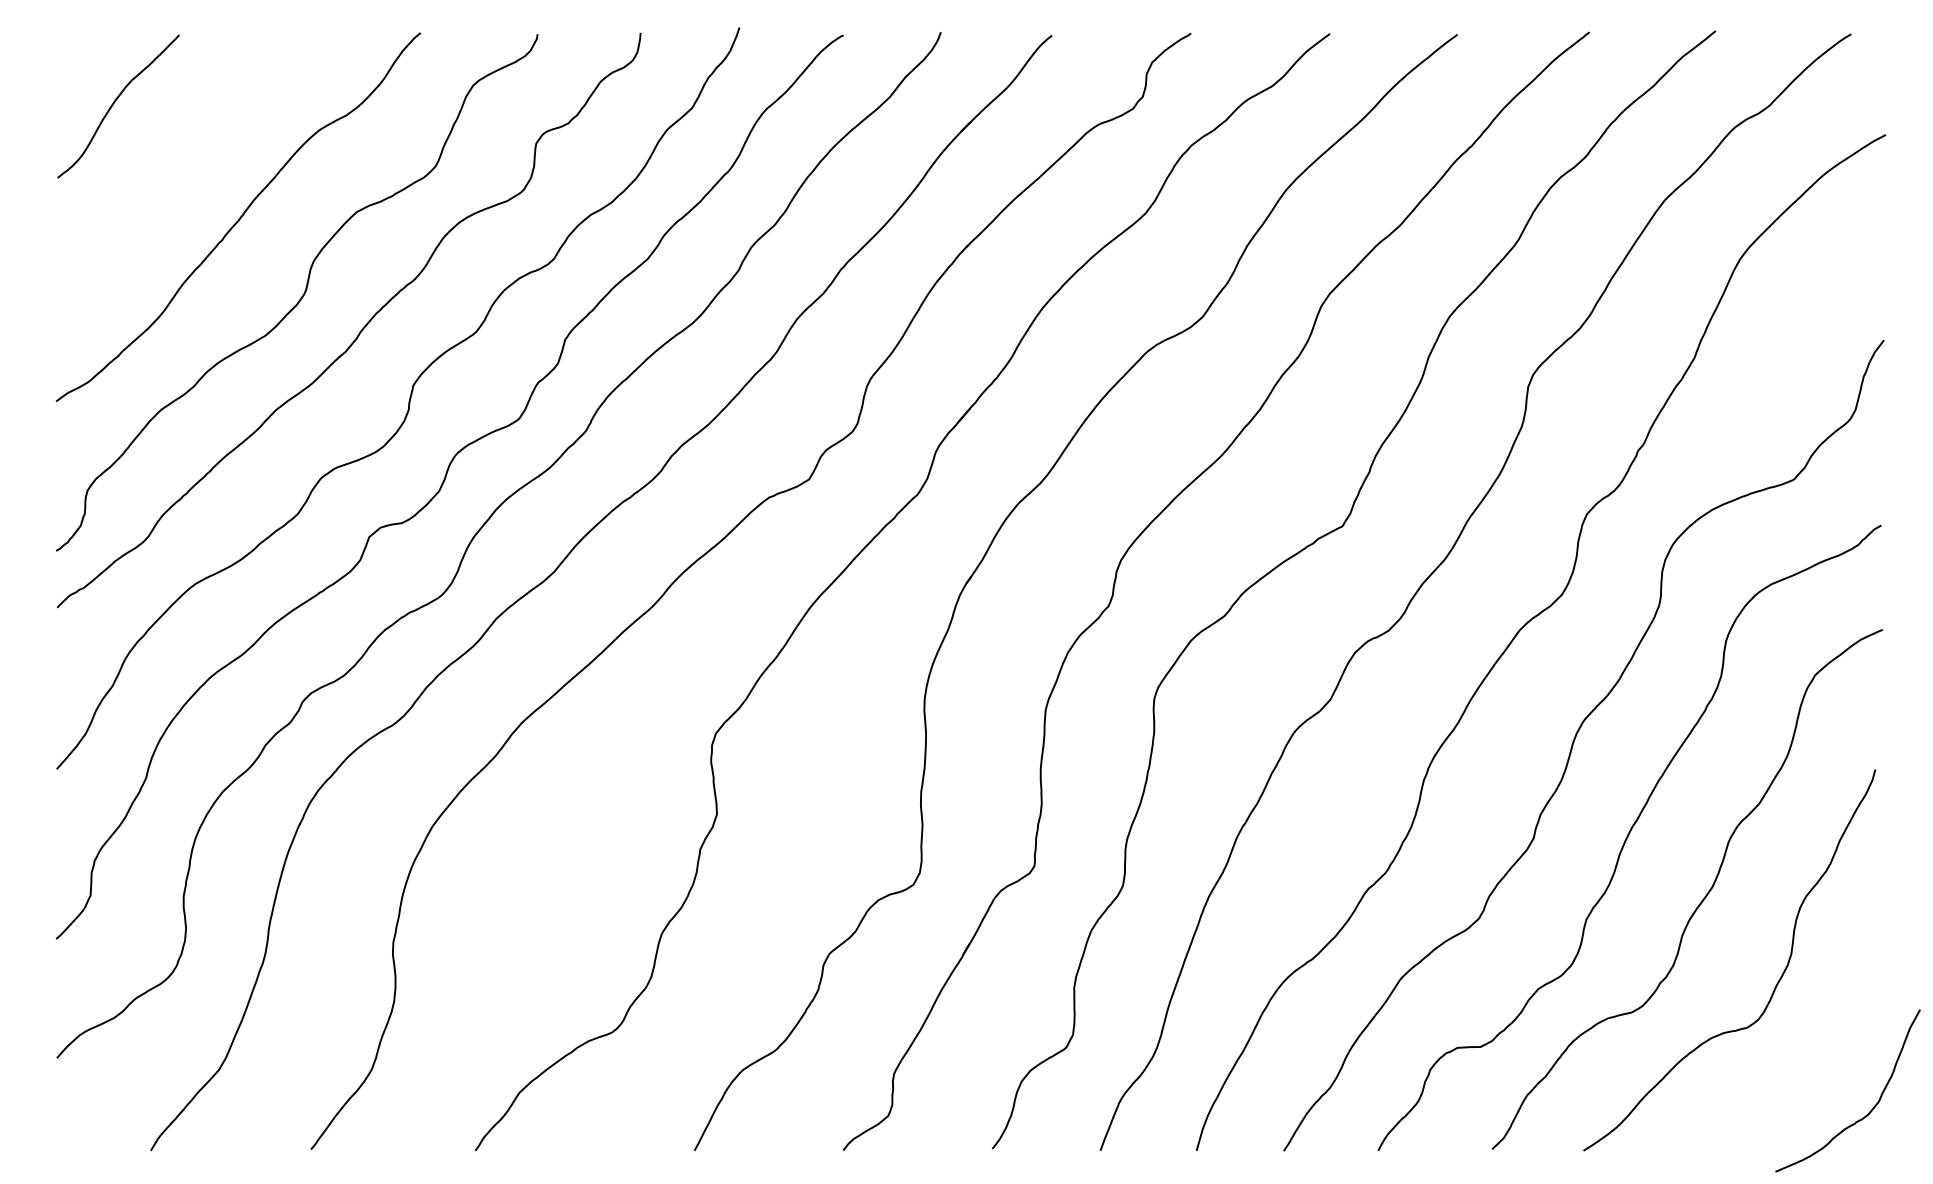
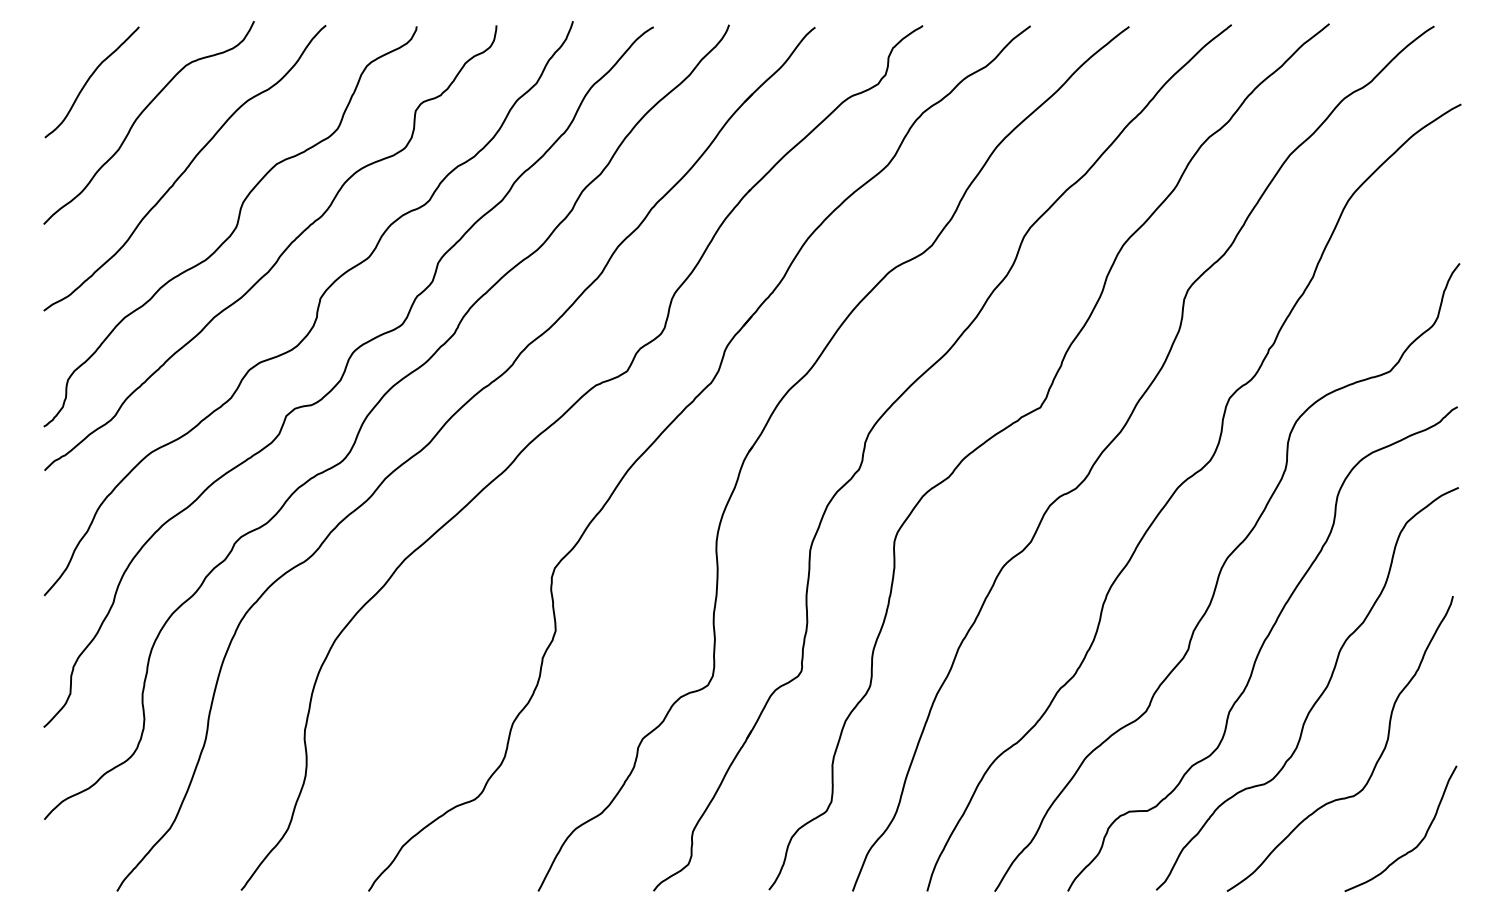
curve: (179, 151) -> (139, 117), added
curve: (1869, 1111) -> (1417, 844), moved

